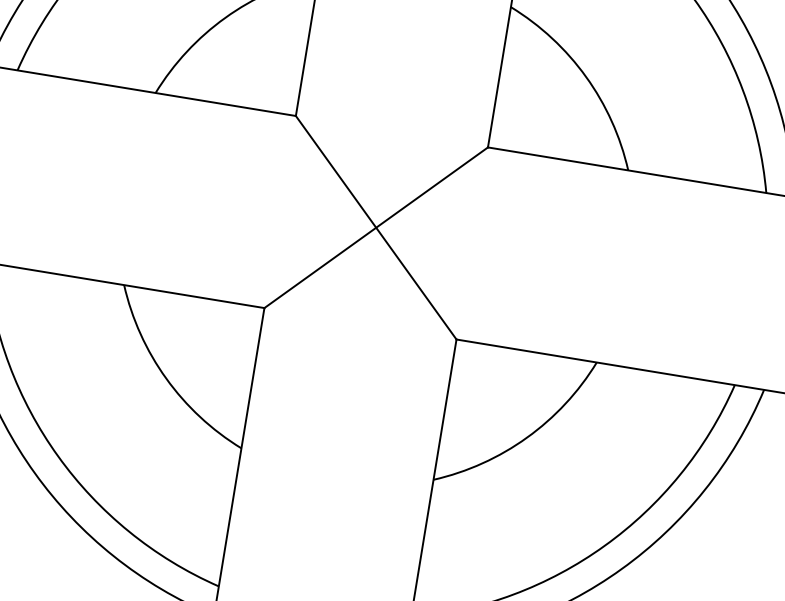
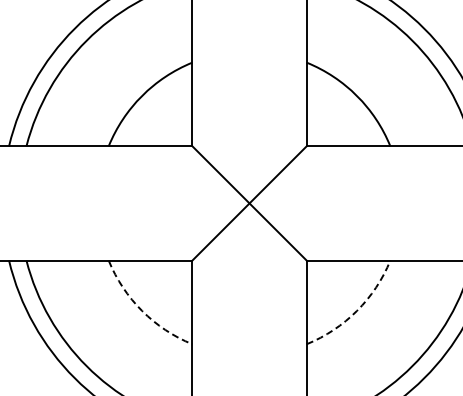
arc: (167, 378) -> (142, 310), solid -> dashed
arc: (527, 437) -> (357, 310), solid -> dashed

